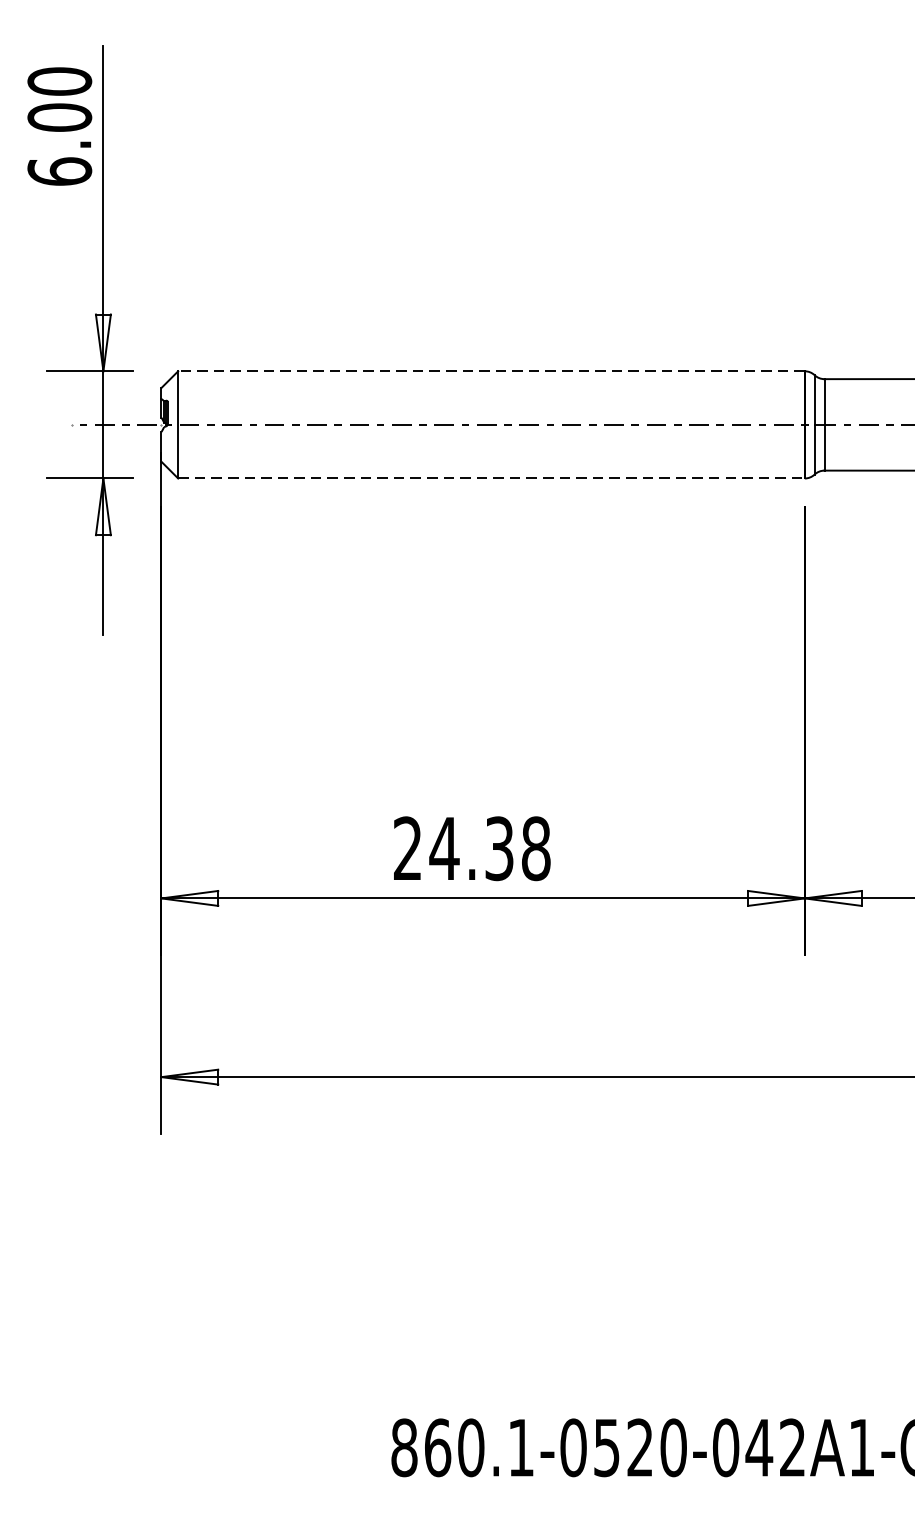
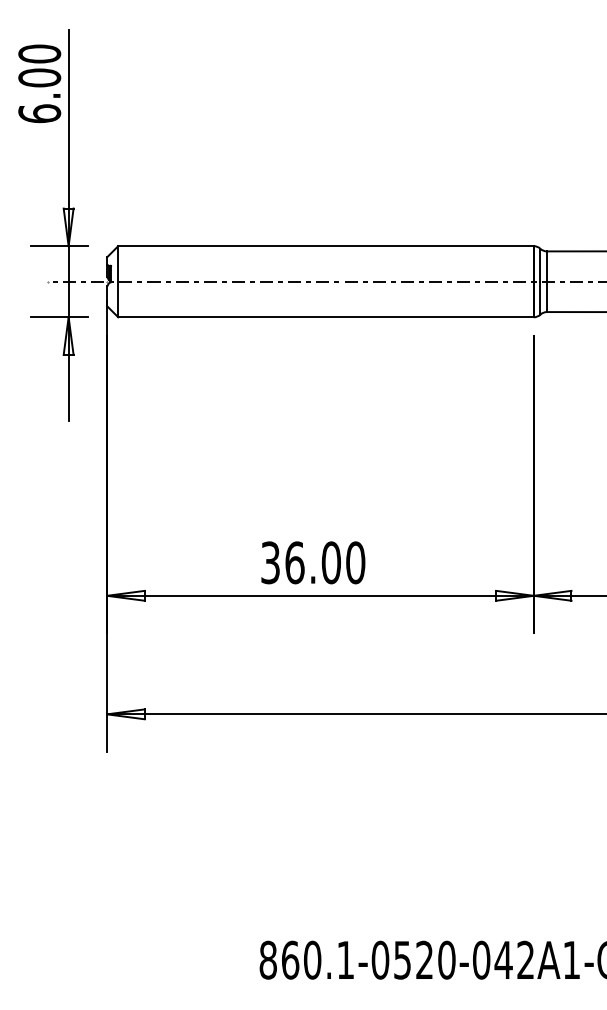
line: (492, 371) -> (326, 246), dashed -> solid
line: (492, 478) -> (326, 317), dashed -> solid
text: (472, 848) -> (313, 562), 24.38 -> 36.00

